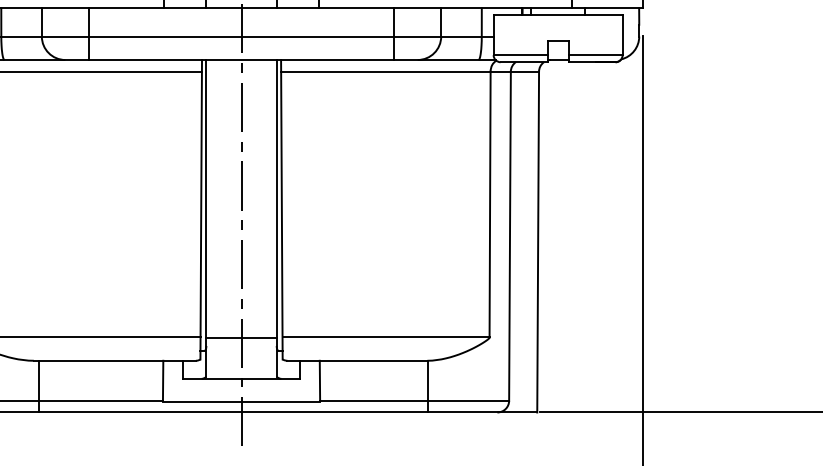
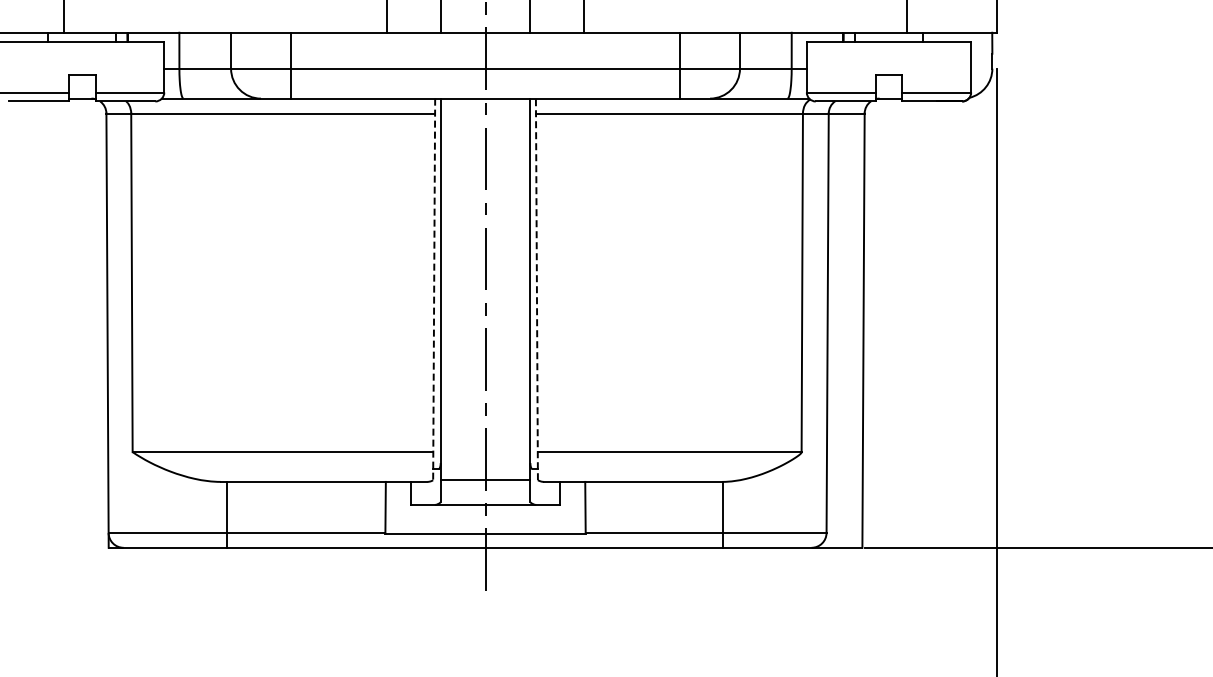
line: (201, 209) -> (434, 289), solid -> dashed
line: (281, 209) -> (536, 289), solid -> dashed
line: (241, 337) -> (485, 479), moved

